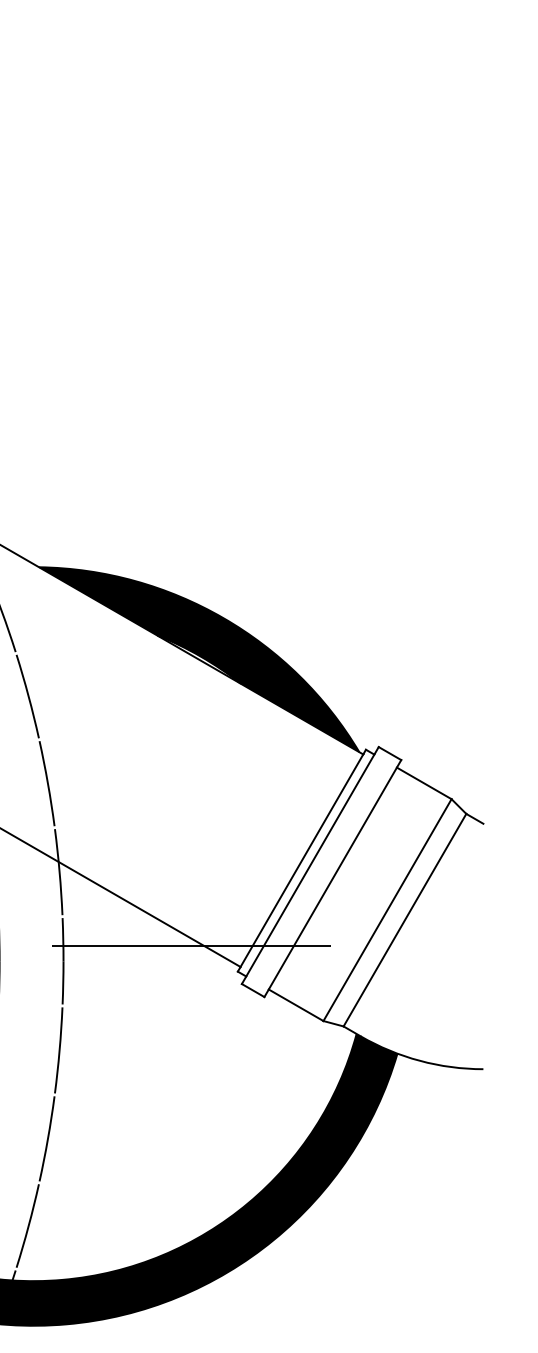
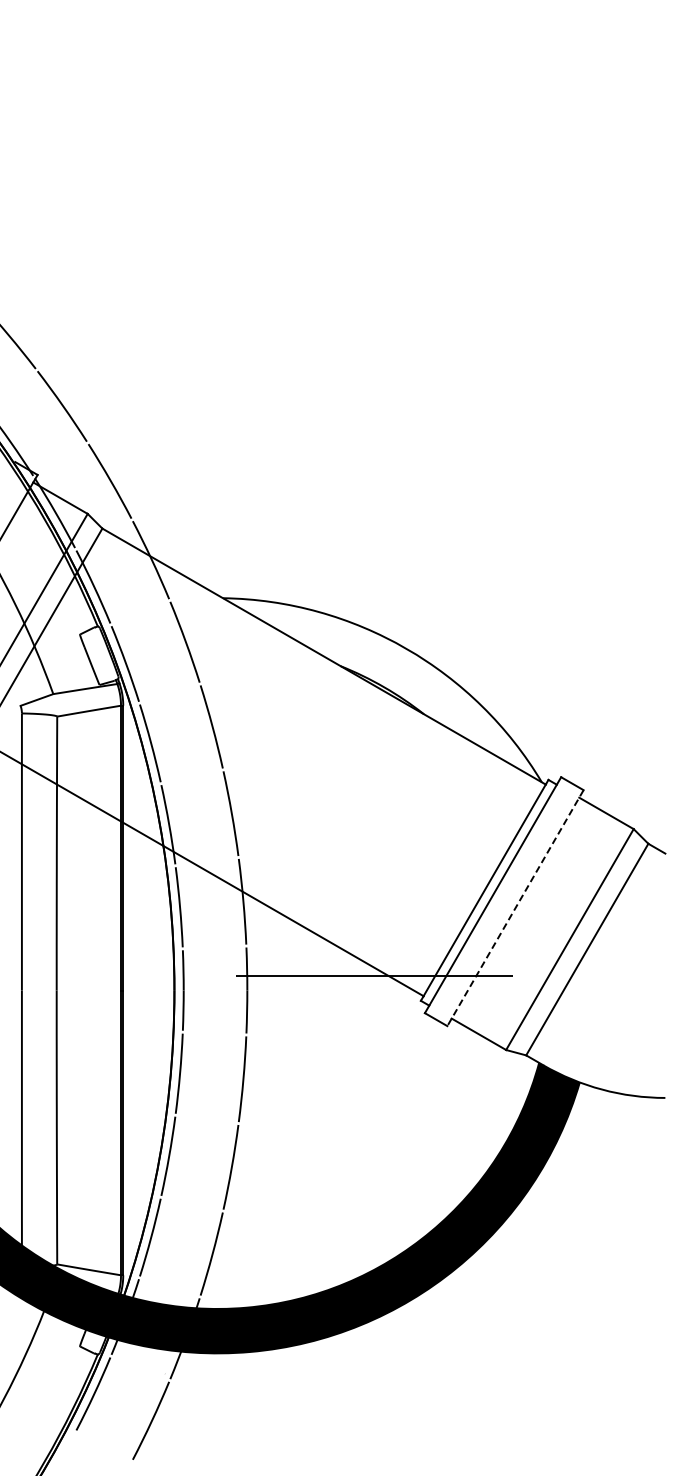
fill: (199, 659) -> (382, 690), removed
line: (332, 878) -> (515, 908), solid -> dashed

